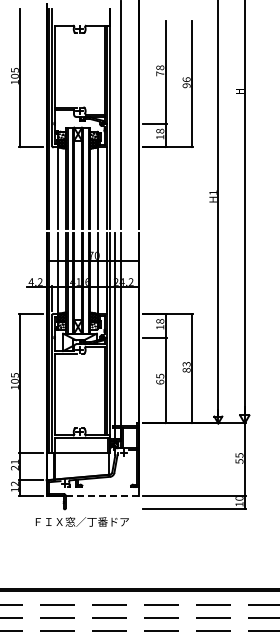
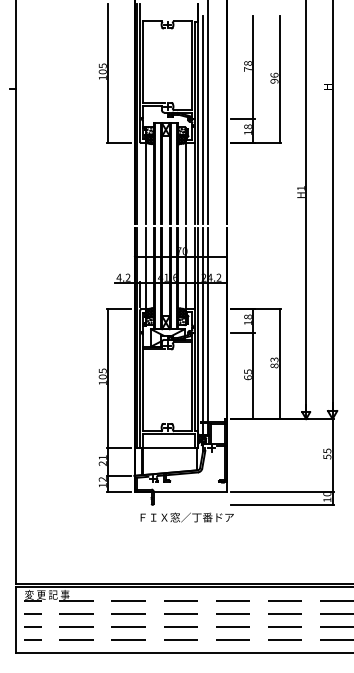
line: (115, 124) -> (203, 120), added
line: (102, 495) -> (190, 491), dashed -> solid
text: (81, 521) -> (186, 517), moved

